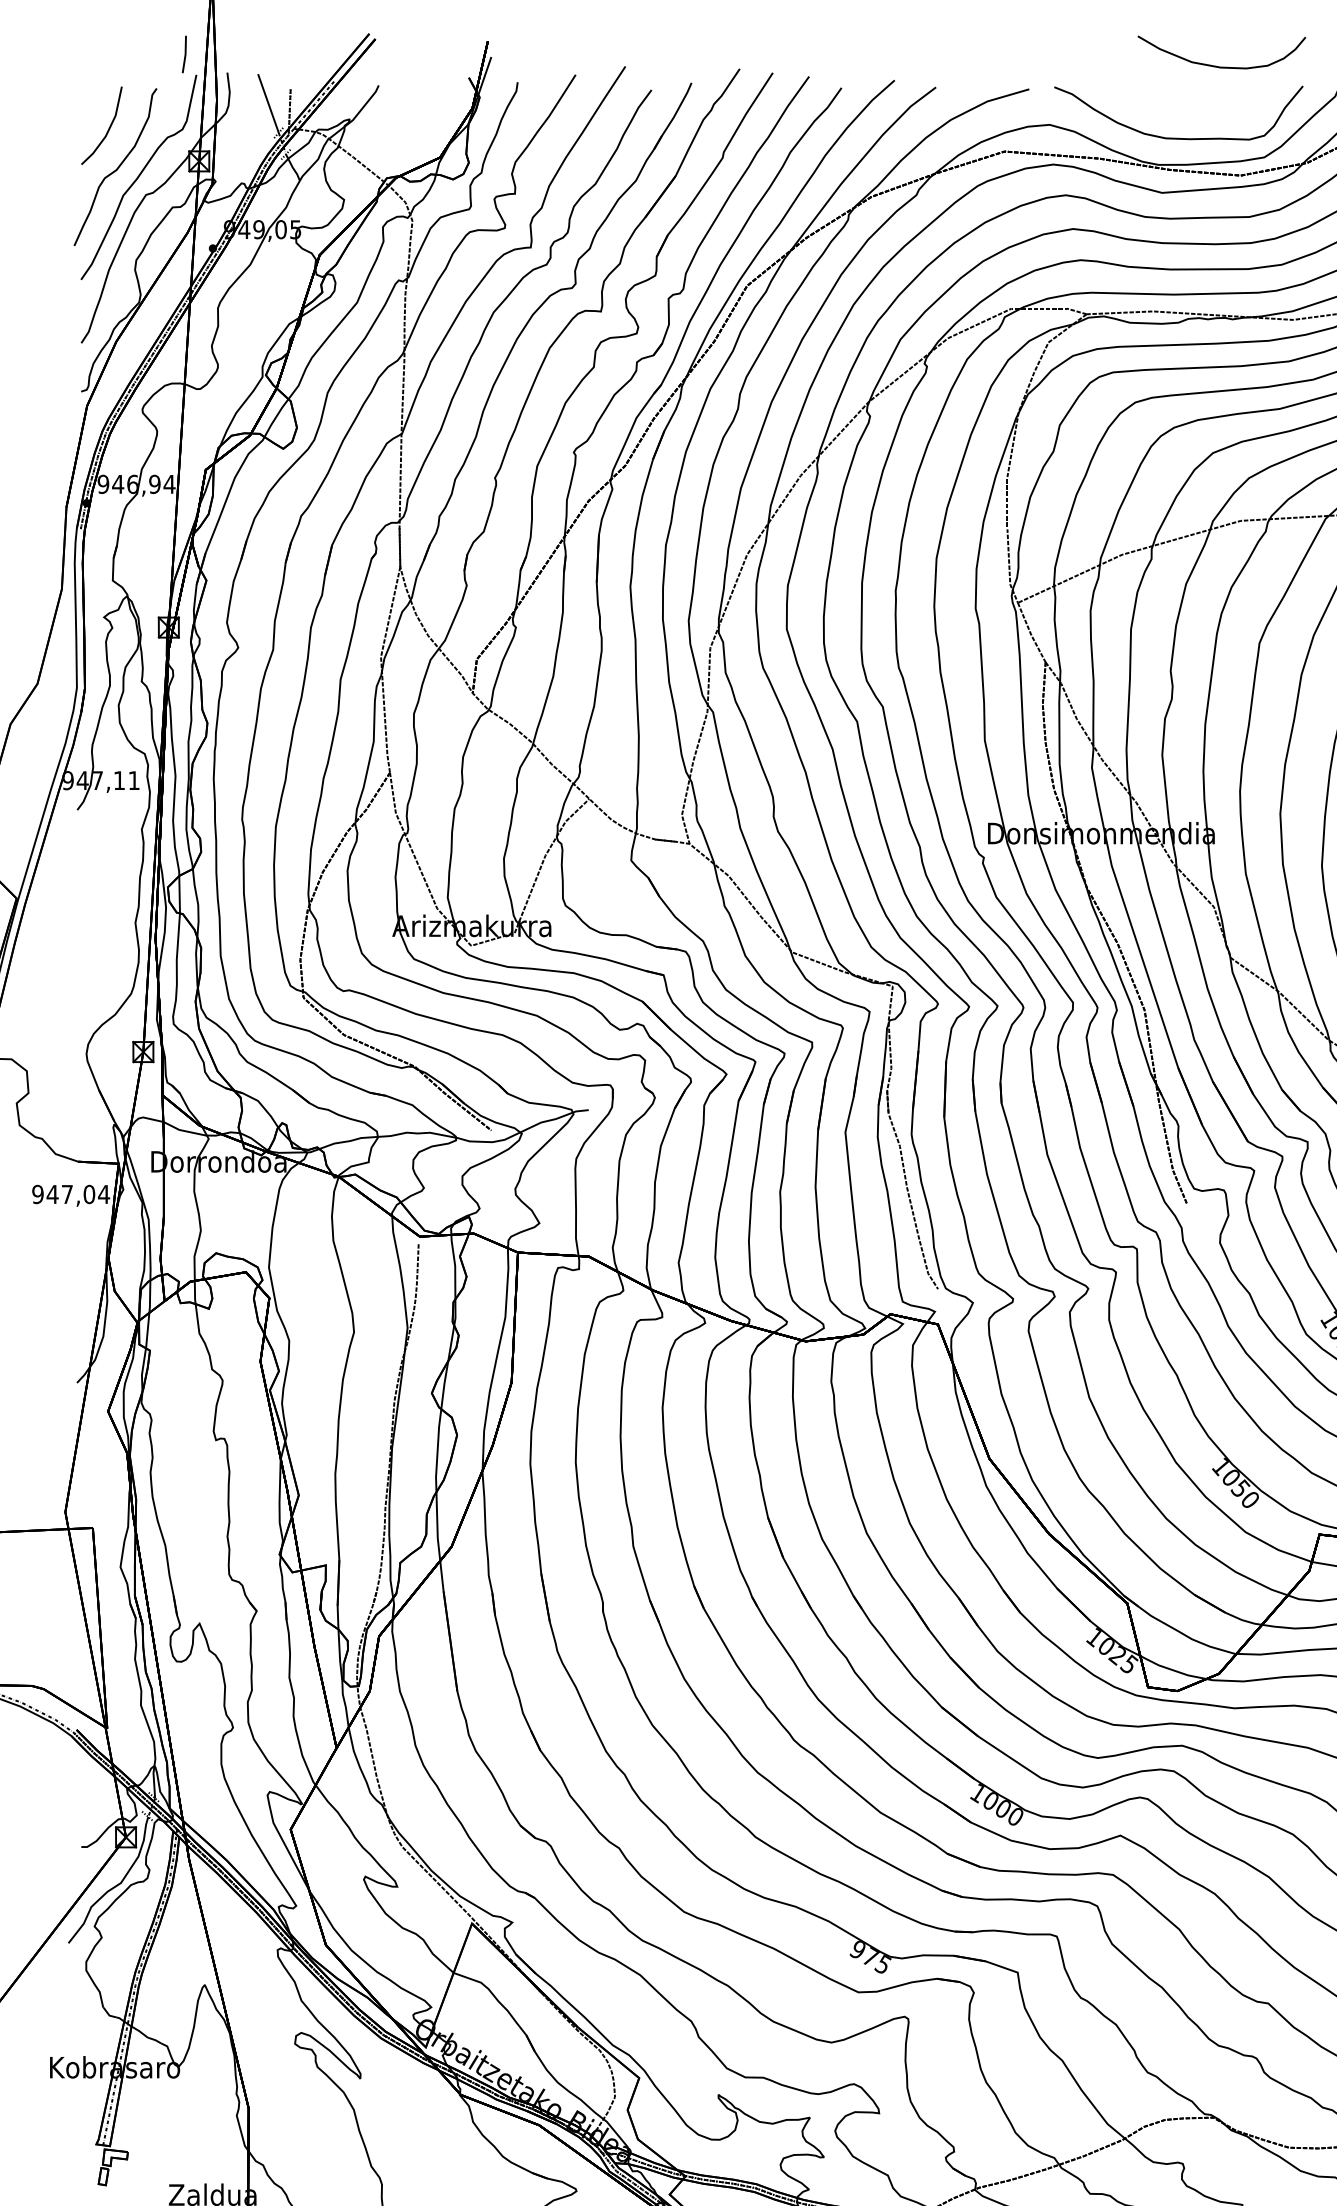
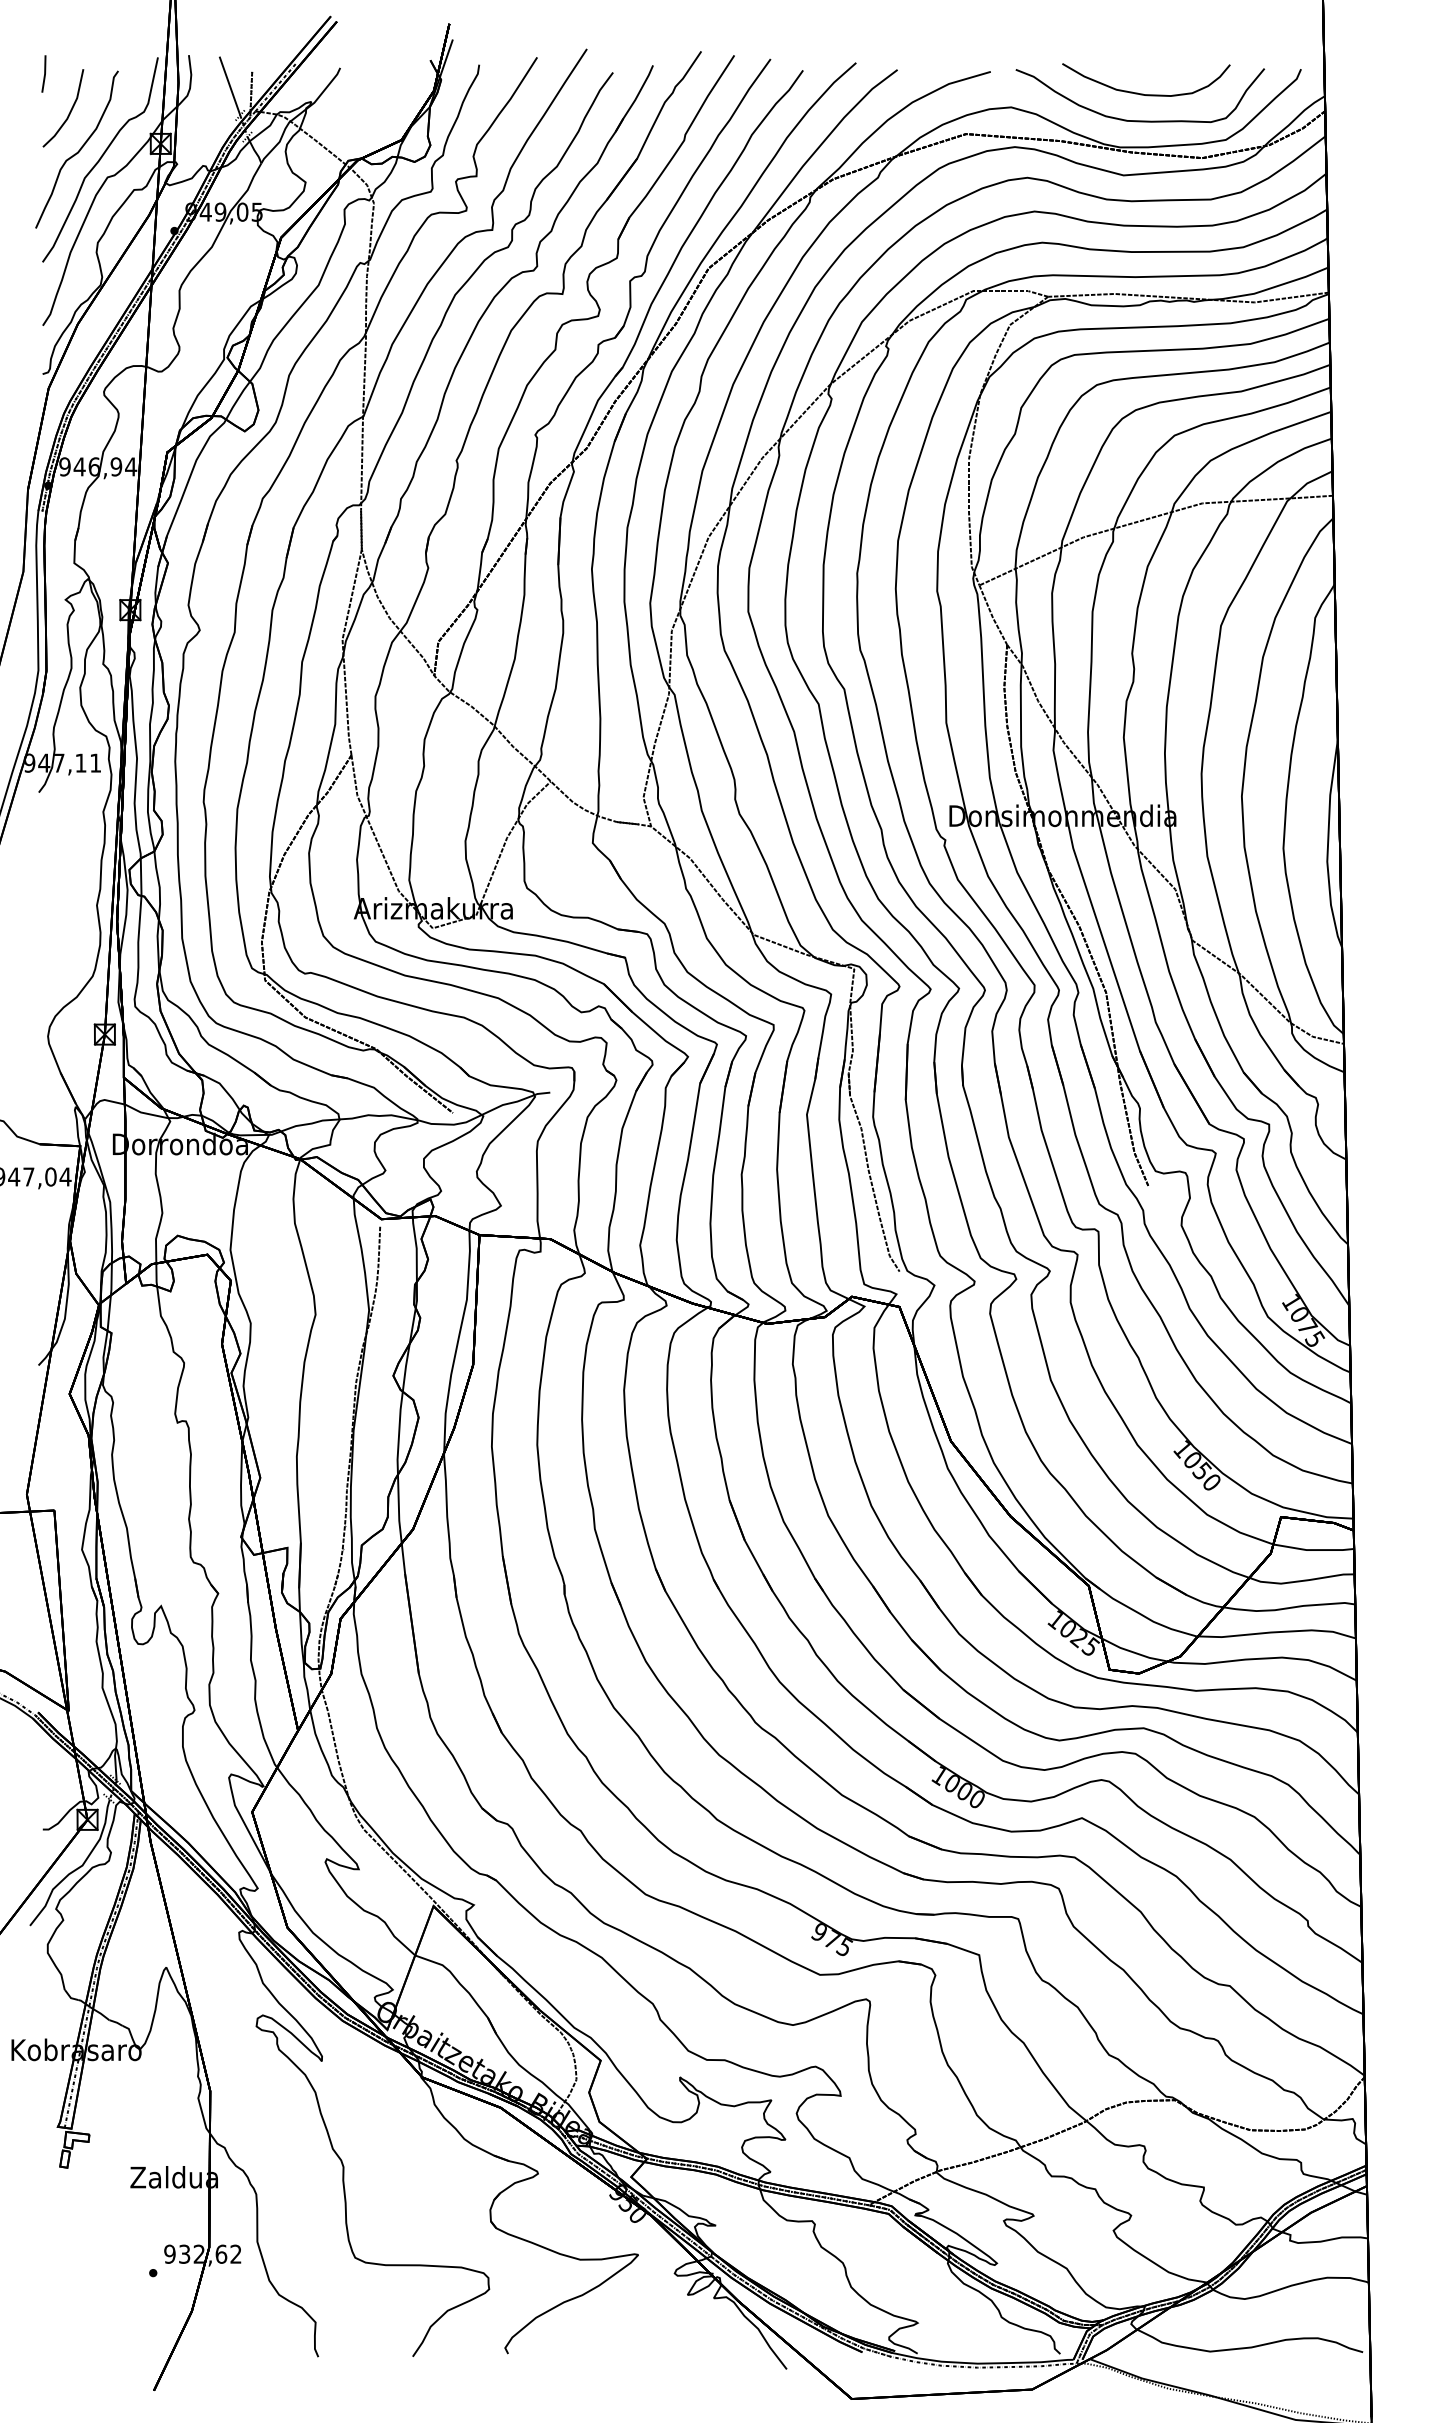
line: (184, 53) -> (44, 73), moved
curve: (1218, 65) -> (1143, 93), moved

